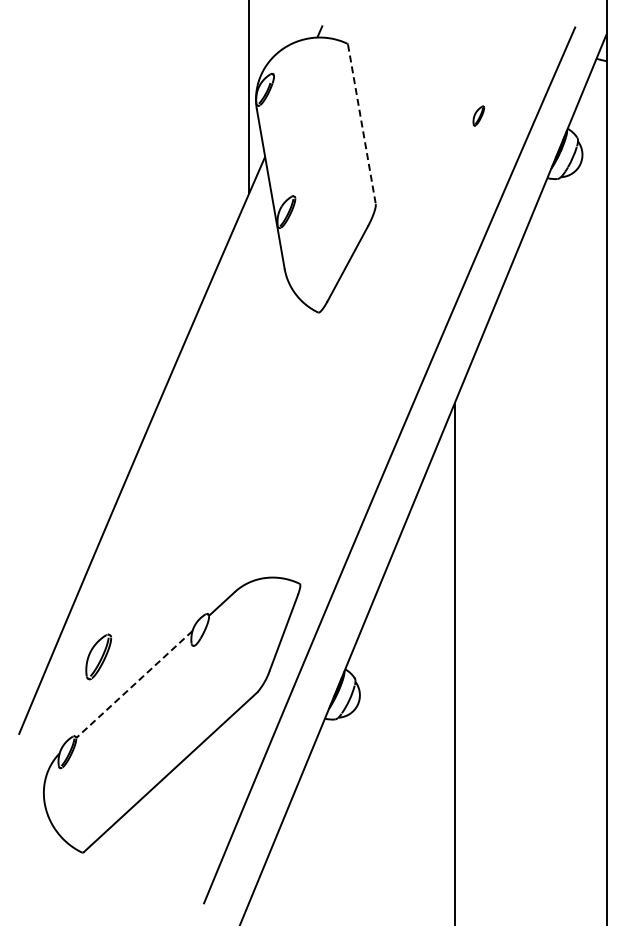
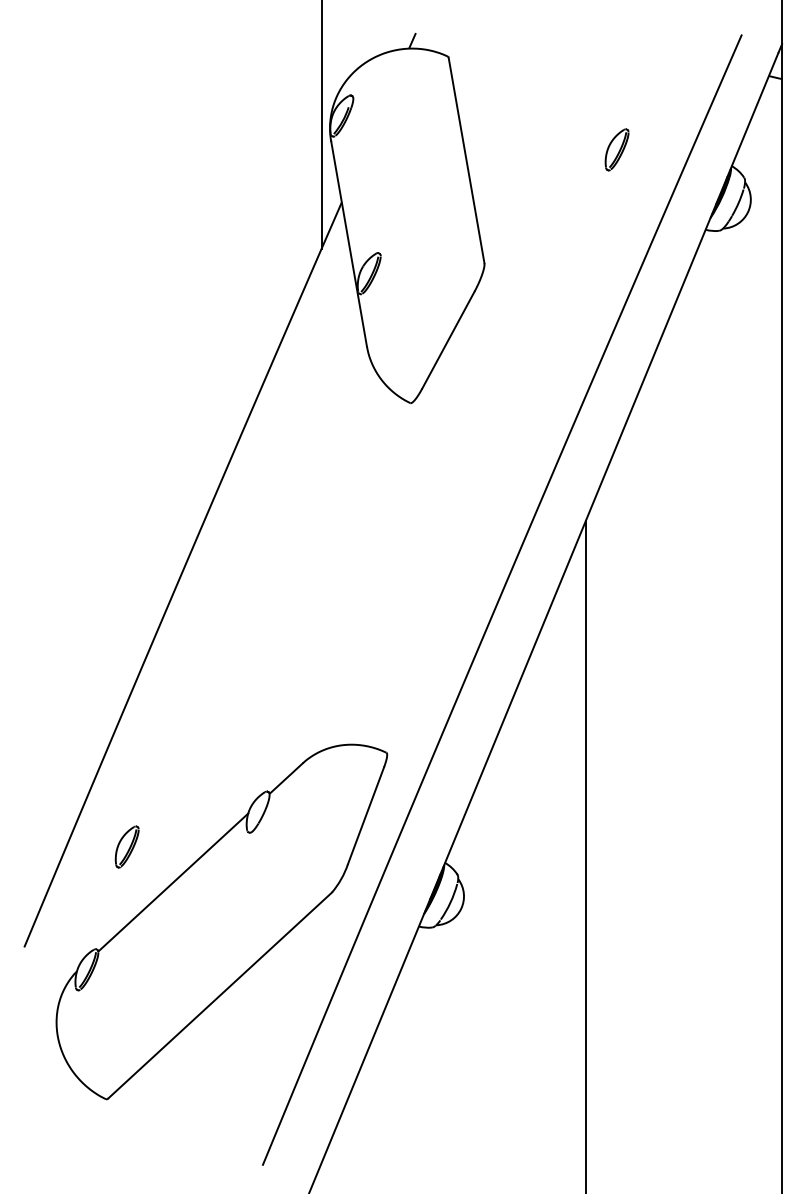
part: (478, 115) -> (616, 149), size x1.67
line: (361, 124) -> (466, 160), dashed -> solid
part: (98, 656) -> (127, 846), size x0.71
line: (134, 684) -> (173, 882), dashed -> solid

